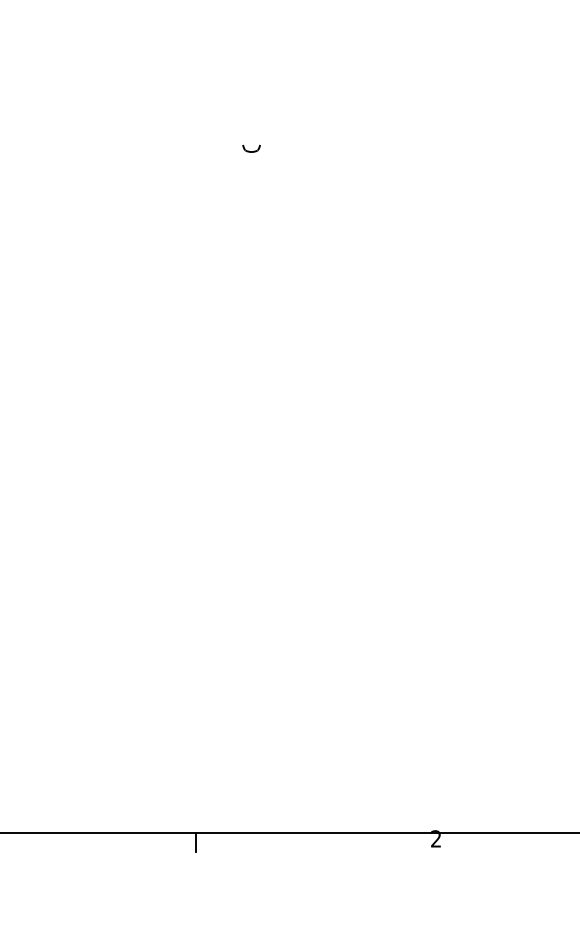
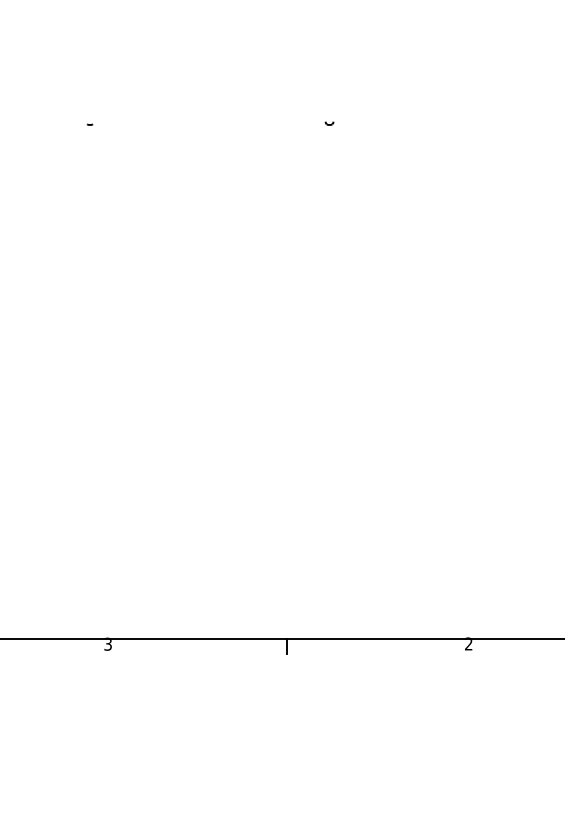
part: (251, 148) -> (329, 123), size x0.62

